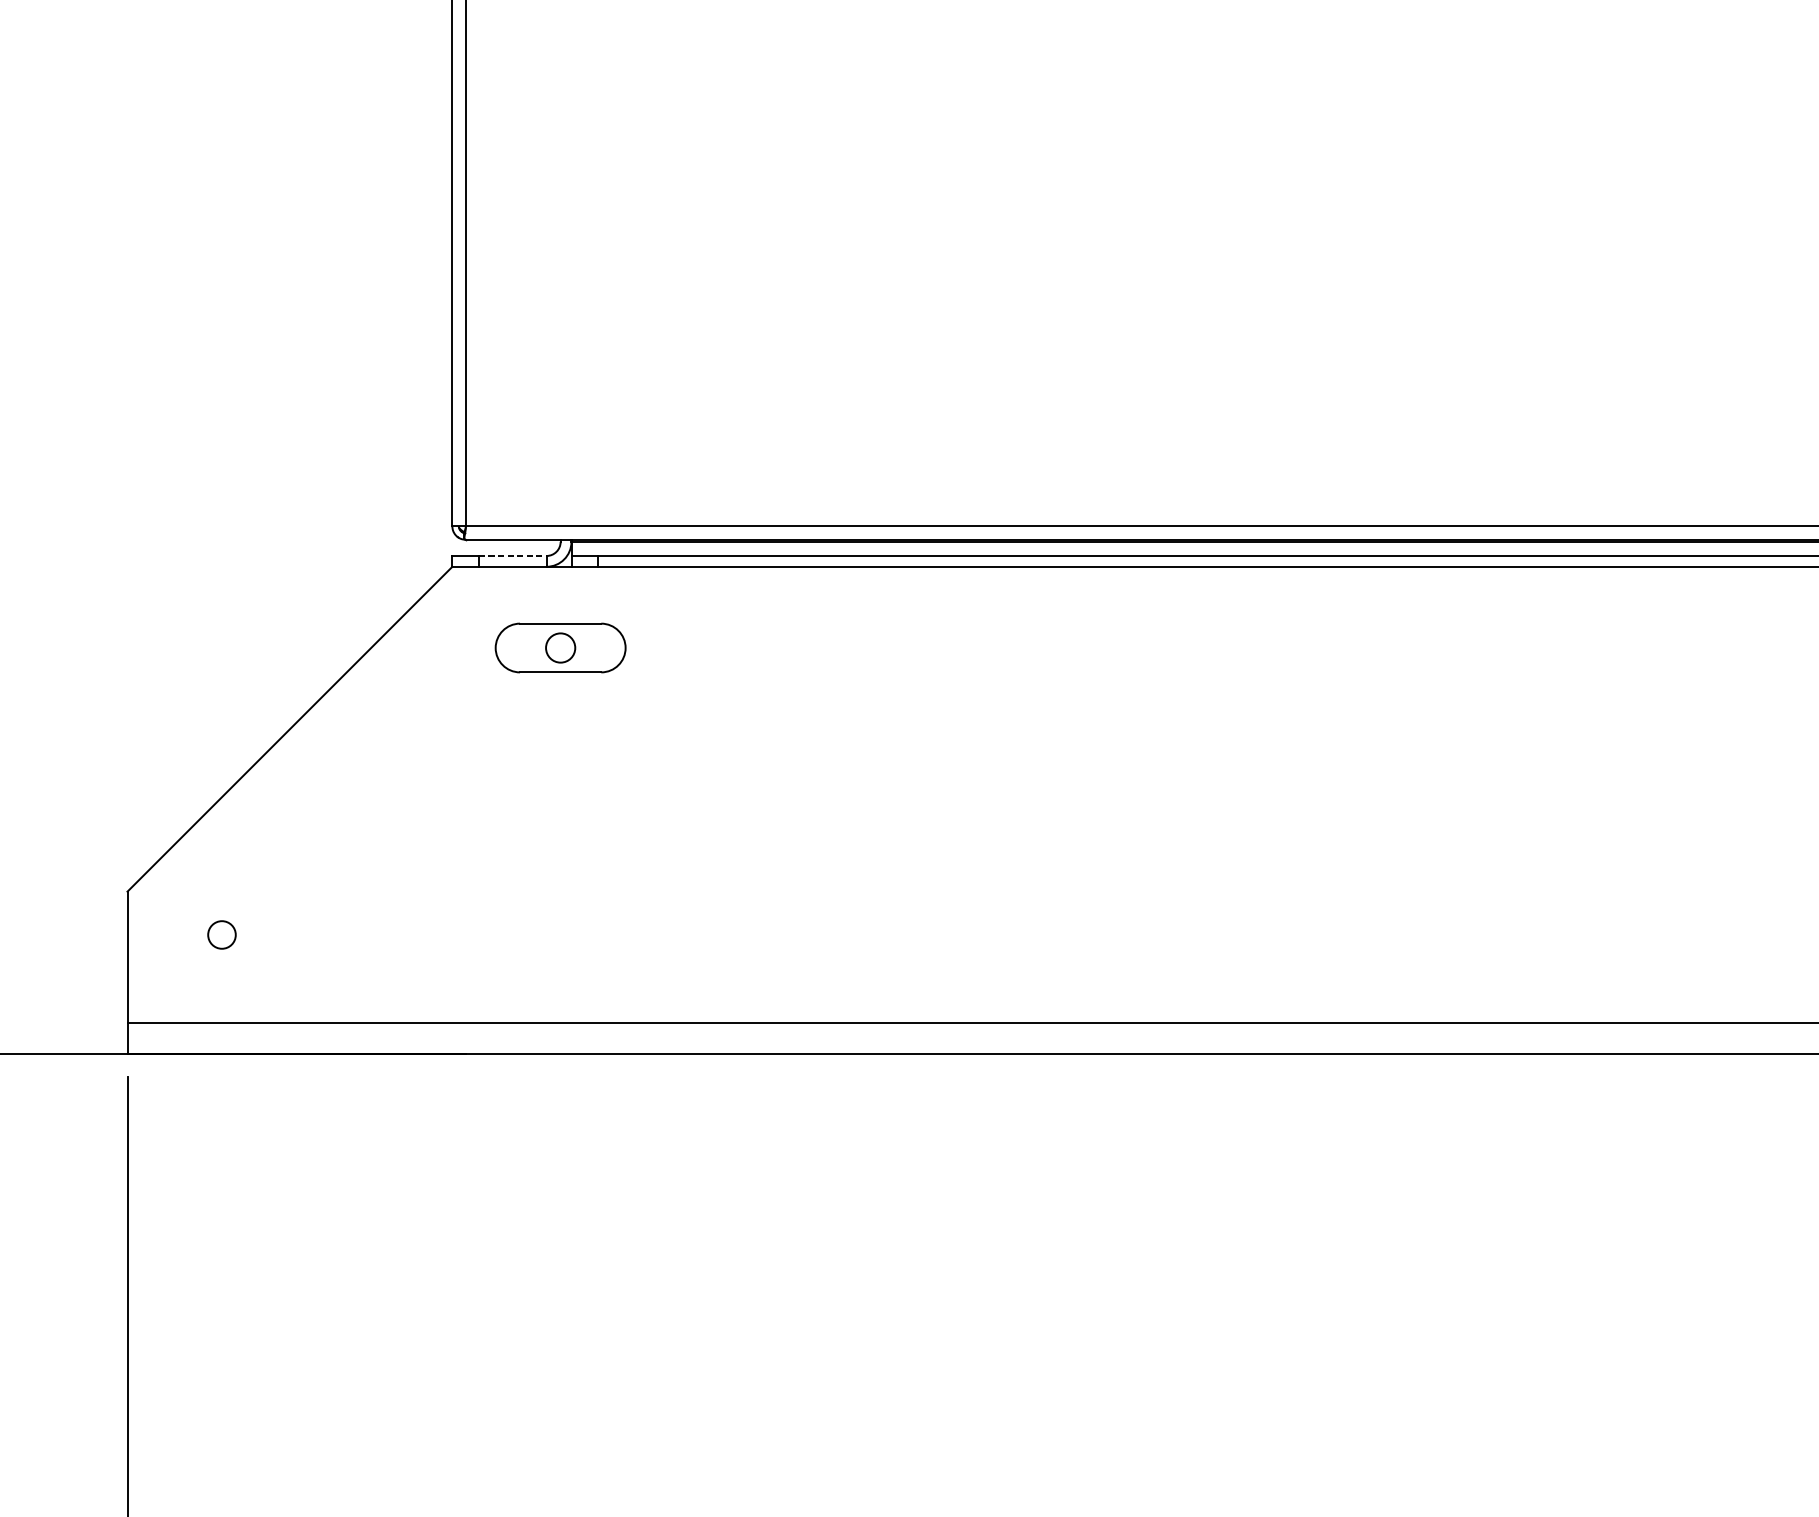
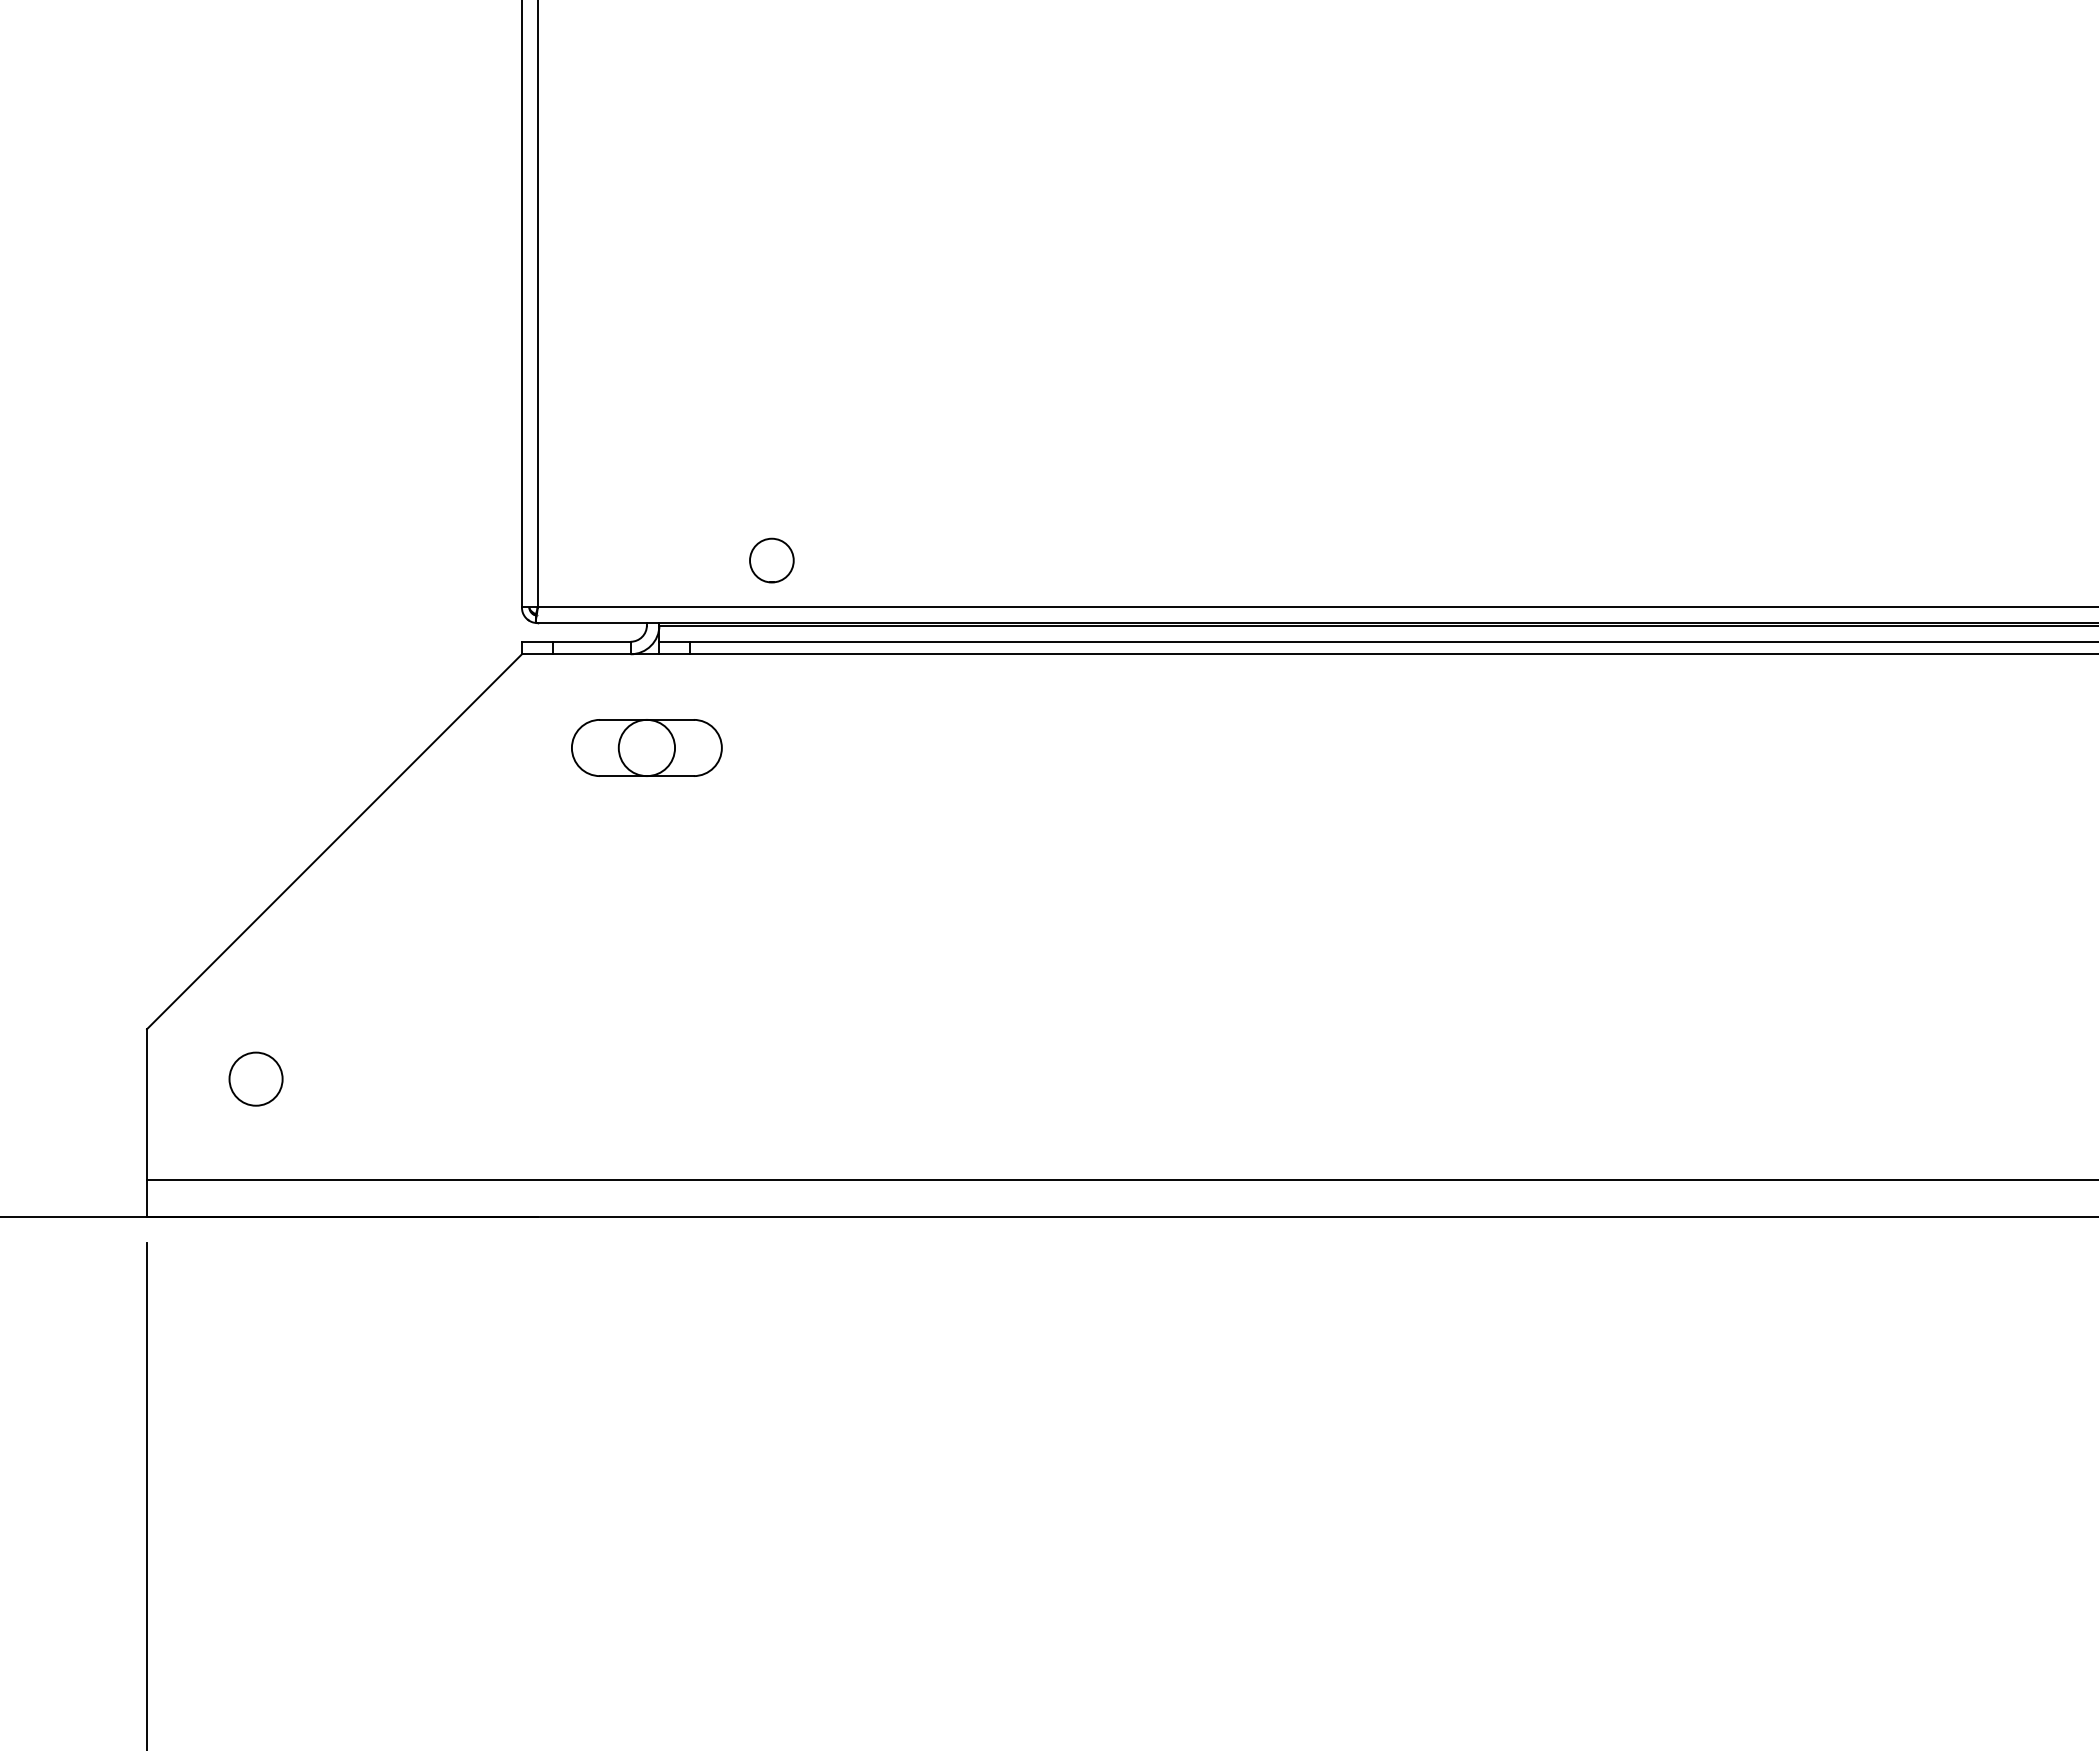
part: (668, 485) -> (771, 560), added
line: (513, 555) -> (592, 641), dashed -> solid
circle: (560, 647) -> (646, 747), size x1.67
circle: (221, 934) -> (255, 1078), size x1.67

